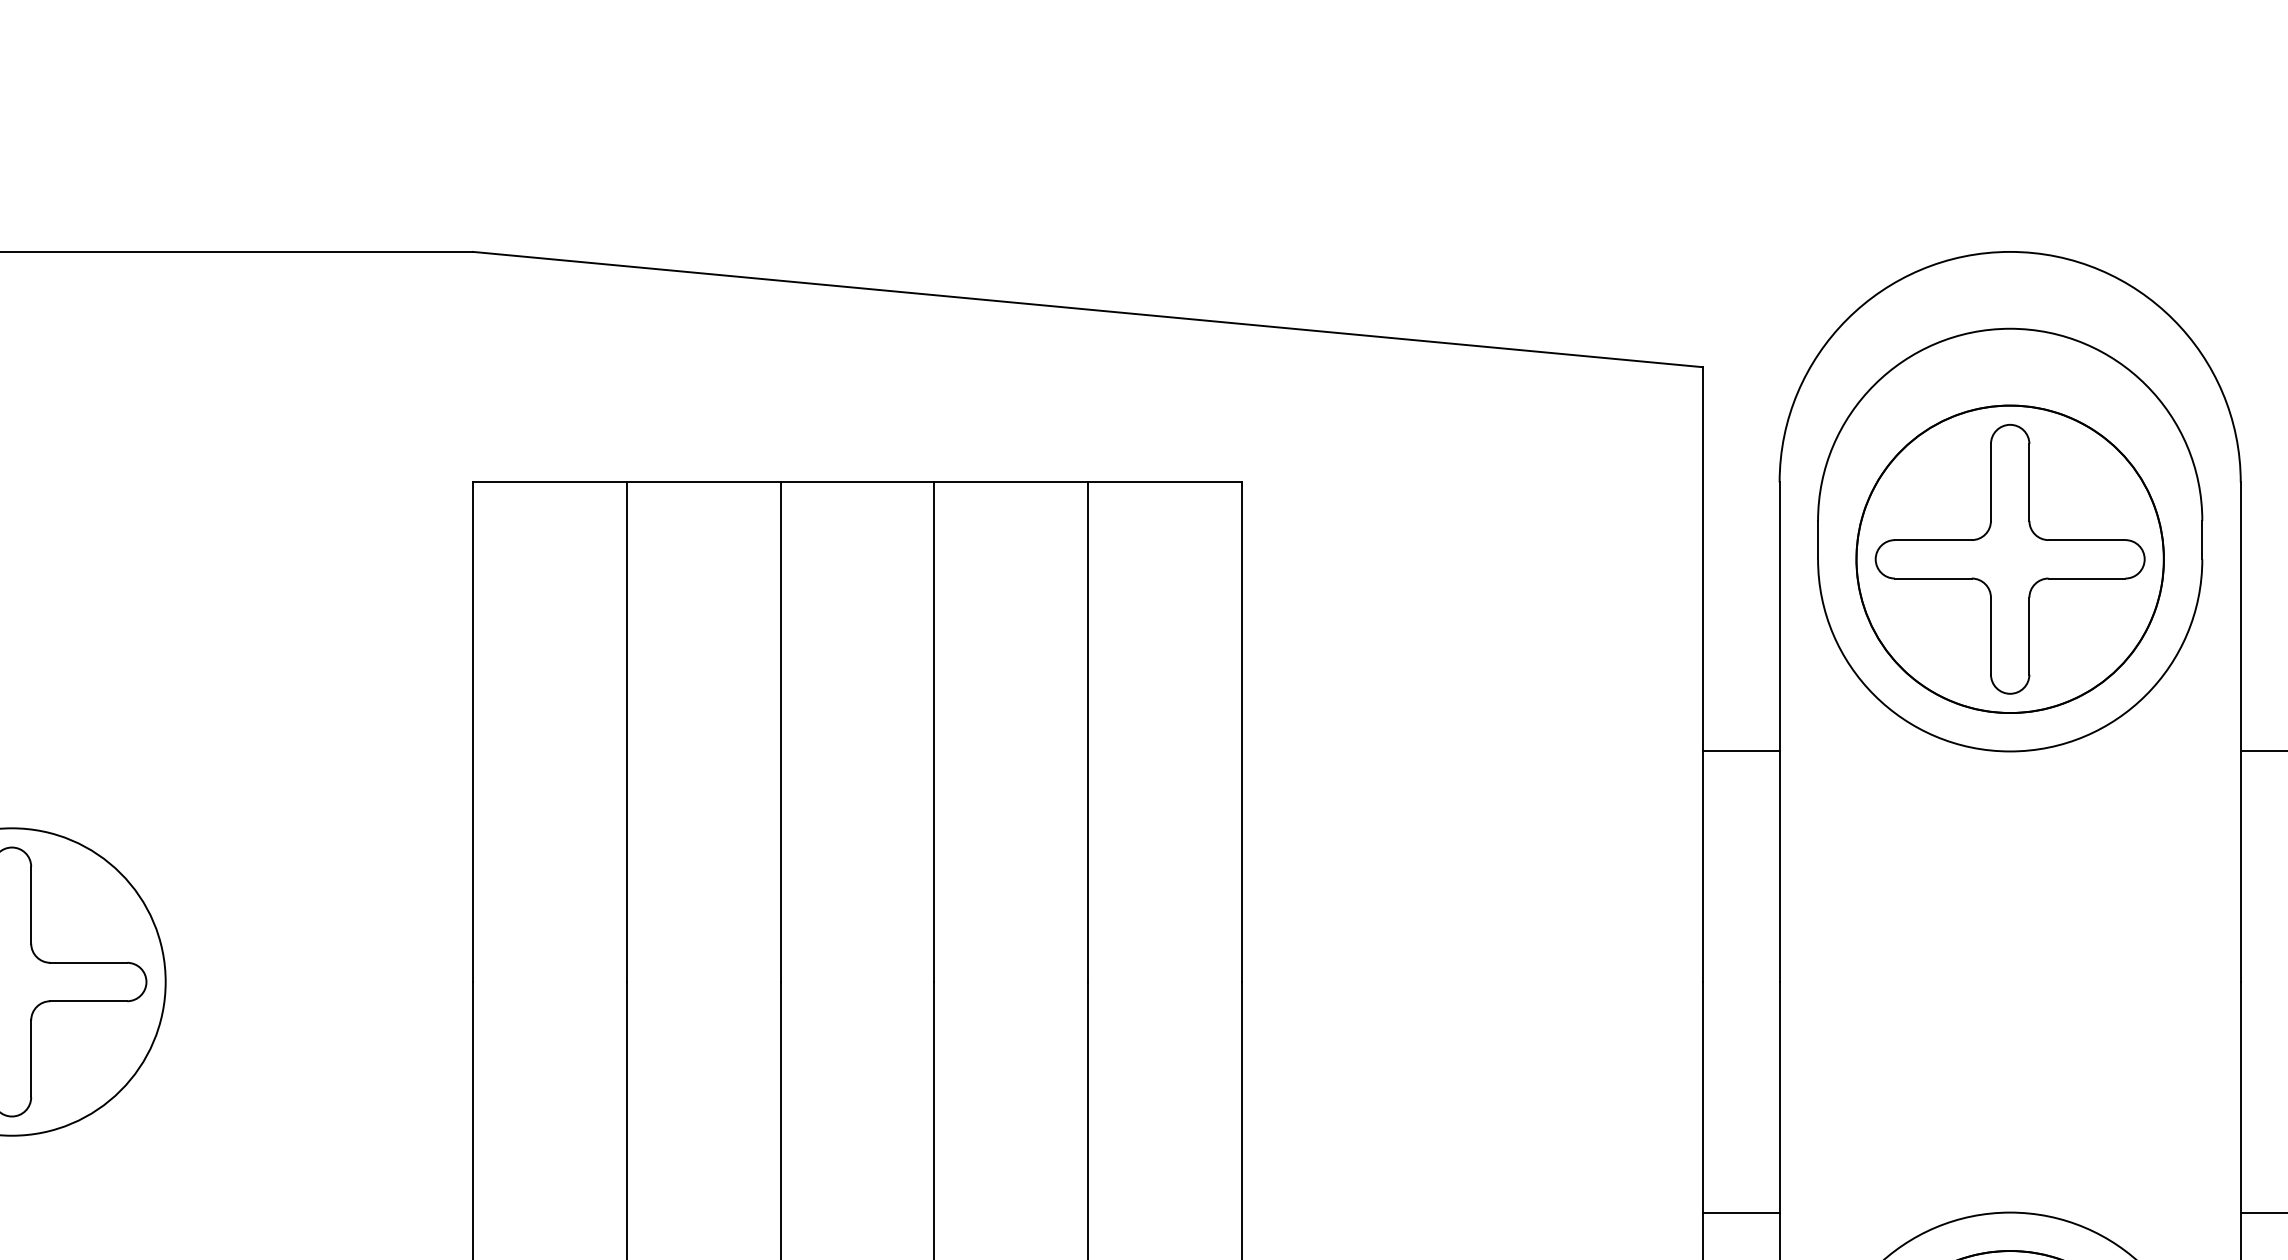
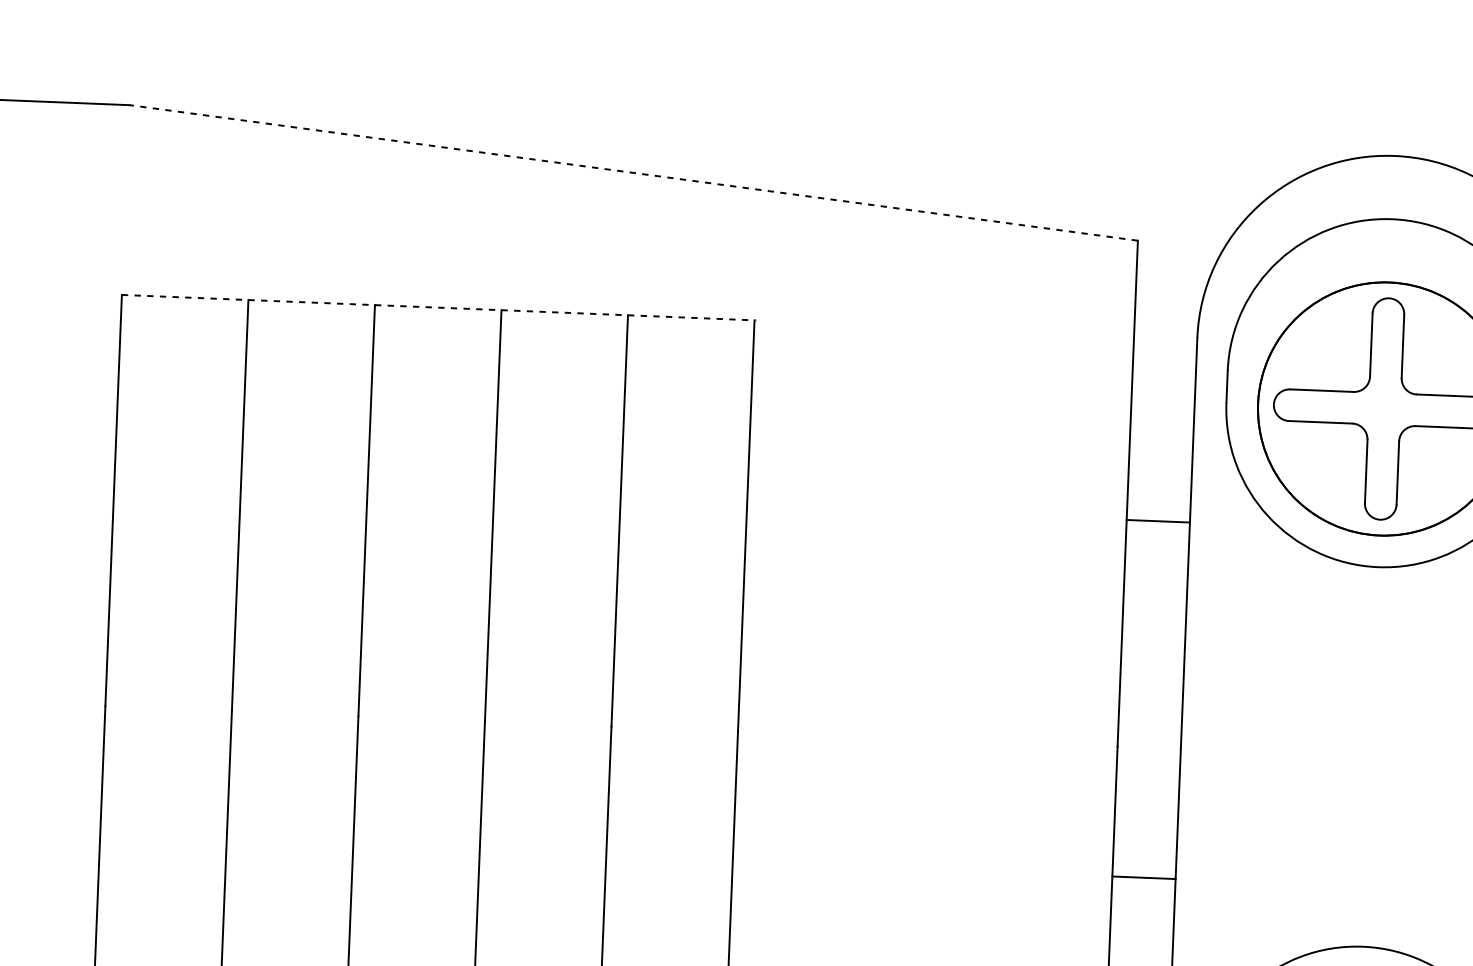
line: (1087, 309) -> (633, 172), solid -> dashed
line: (857, 482) -> (438, 307), solid -> dashed
line: (1740, 751) -> (1157, 521), moved
line: (1740, 1212) -> (1143, 877), moved

